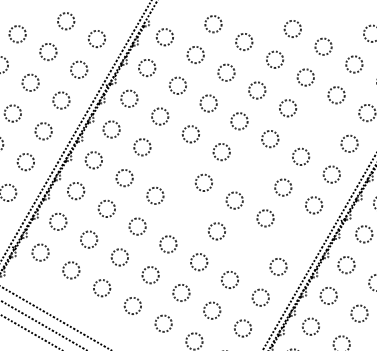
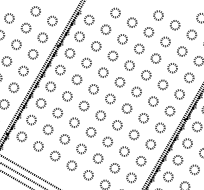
circle: (318, 126) -> (172, 68), added
circle: (172, 165) -> (93, 89), added
circle: (252, 169) -> (136, 91), added
circle: (185, 213) -> (100, 115), added
circle: (296, 235) -> (160, 127), added
circle: (246, 248) -> (133, 134), added

